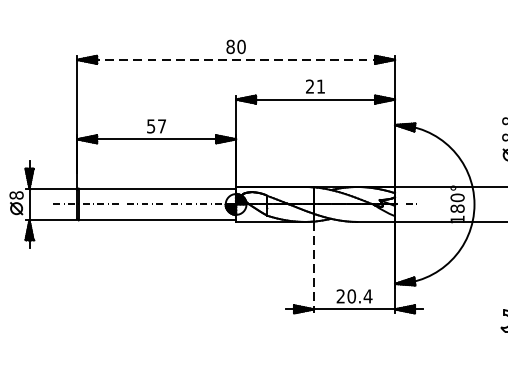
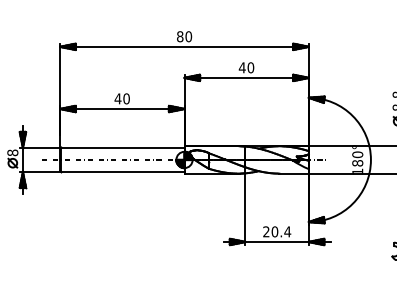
line: (237, 59) -> (185, 46), dashed -> solid
text: (315, 86) -> (246, 67), 21 -> 40
text: (155, 125) -> (121, 98), 57 -> 40
line: (314, 267) -> (245, 209), dashed -> solid

